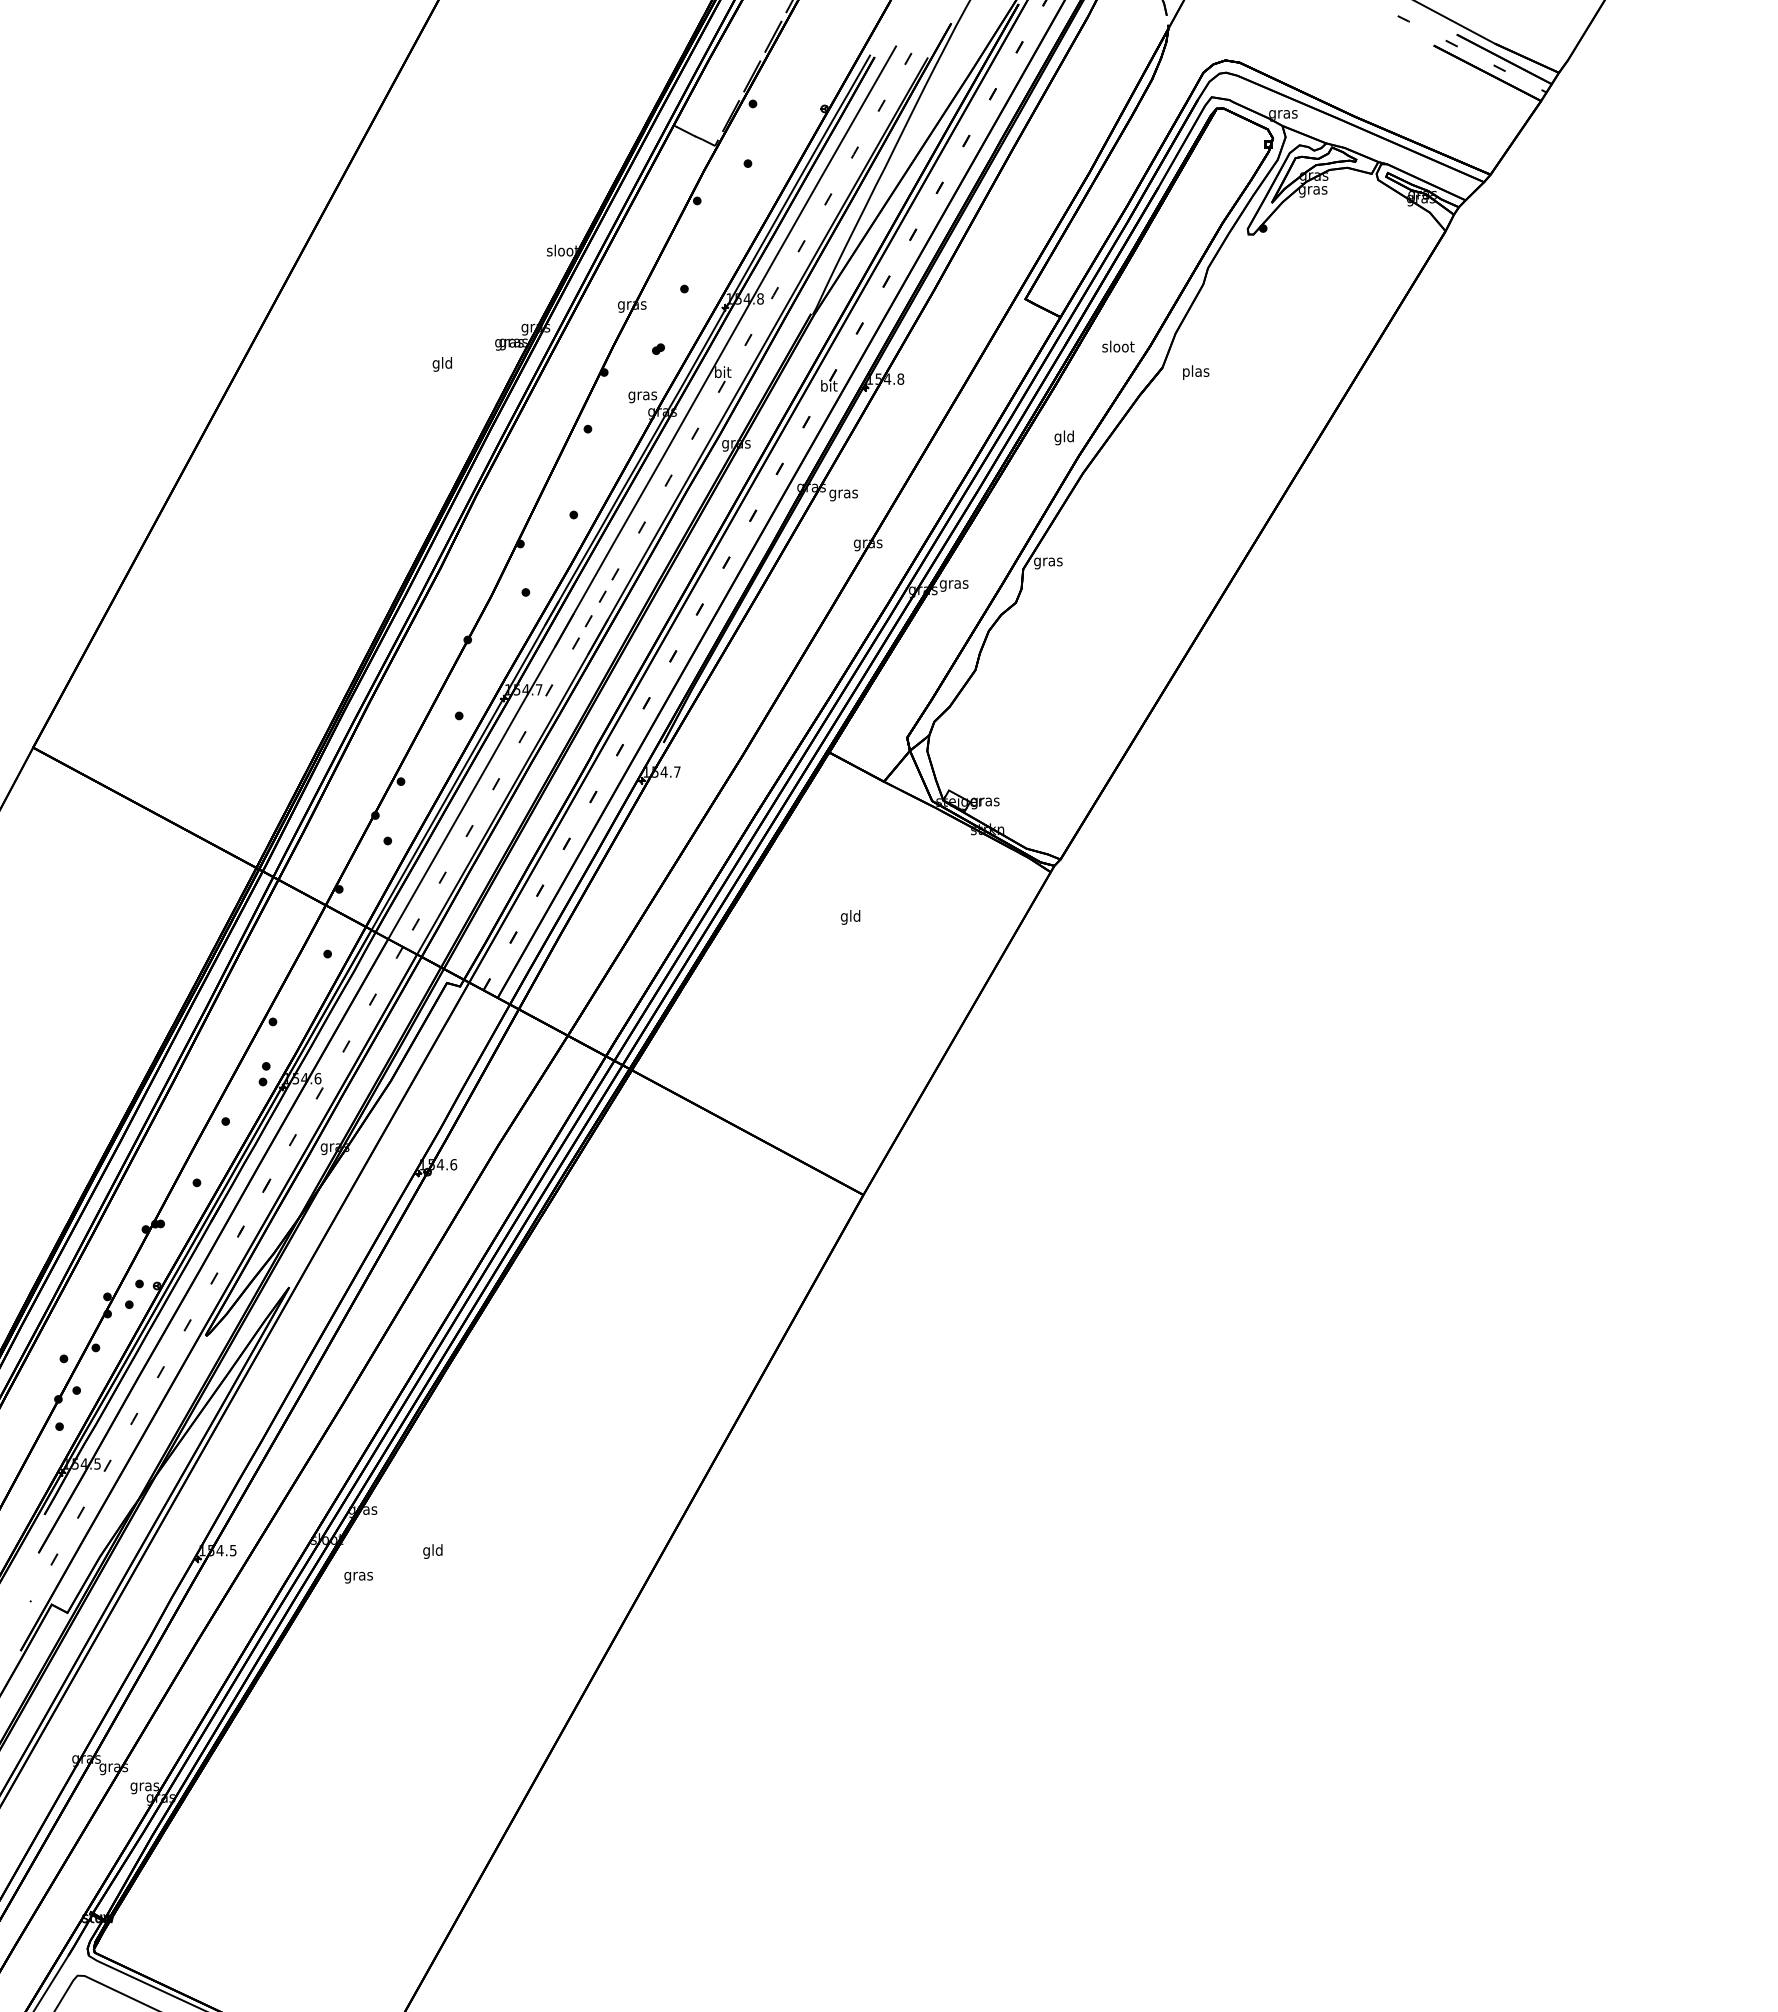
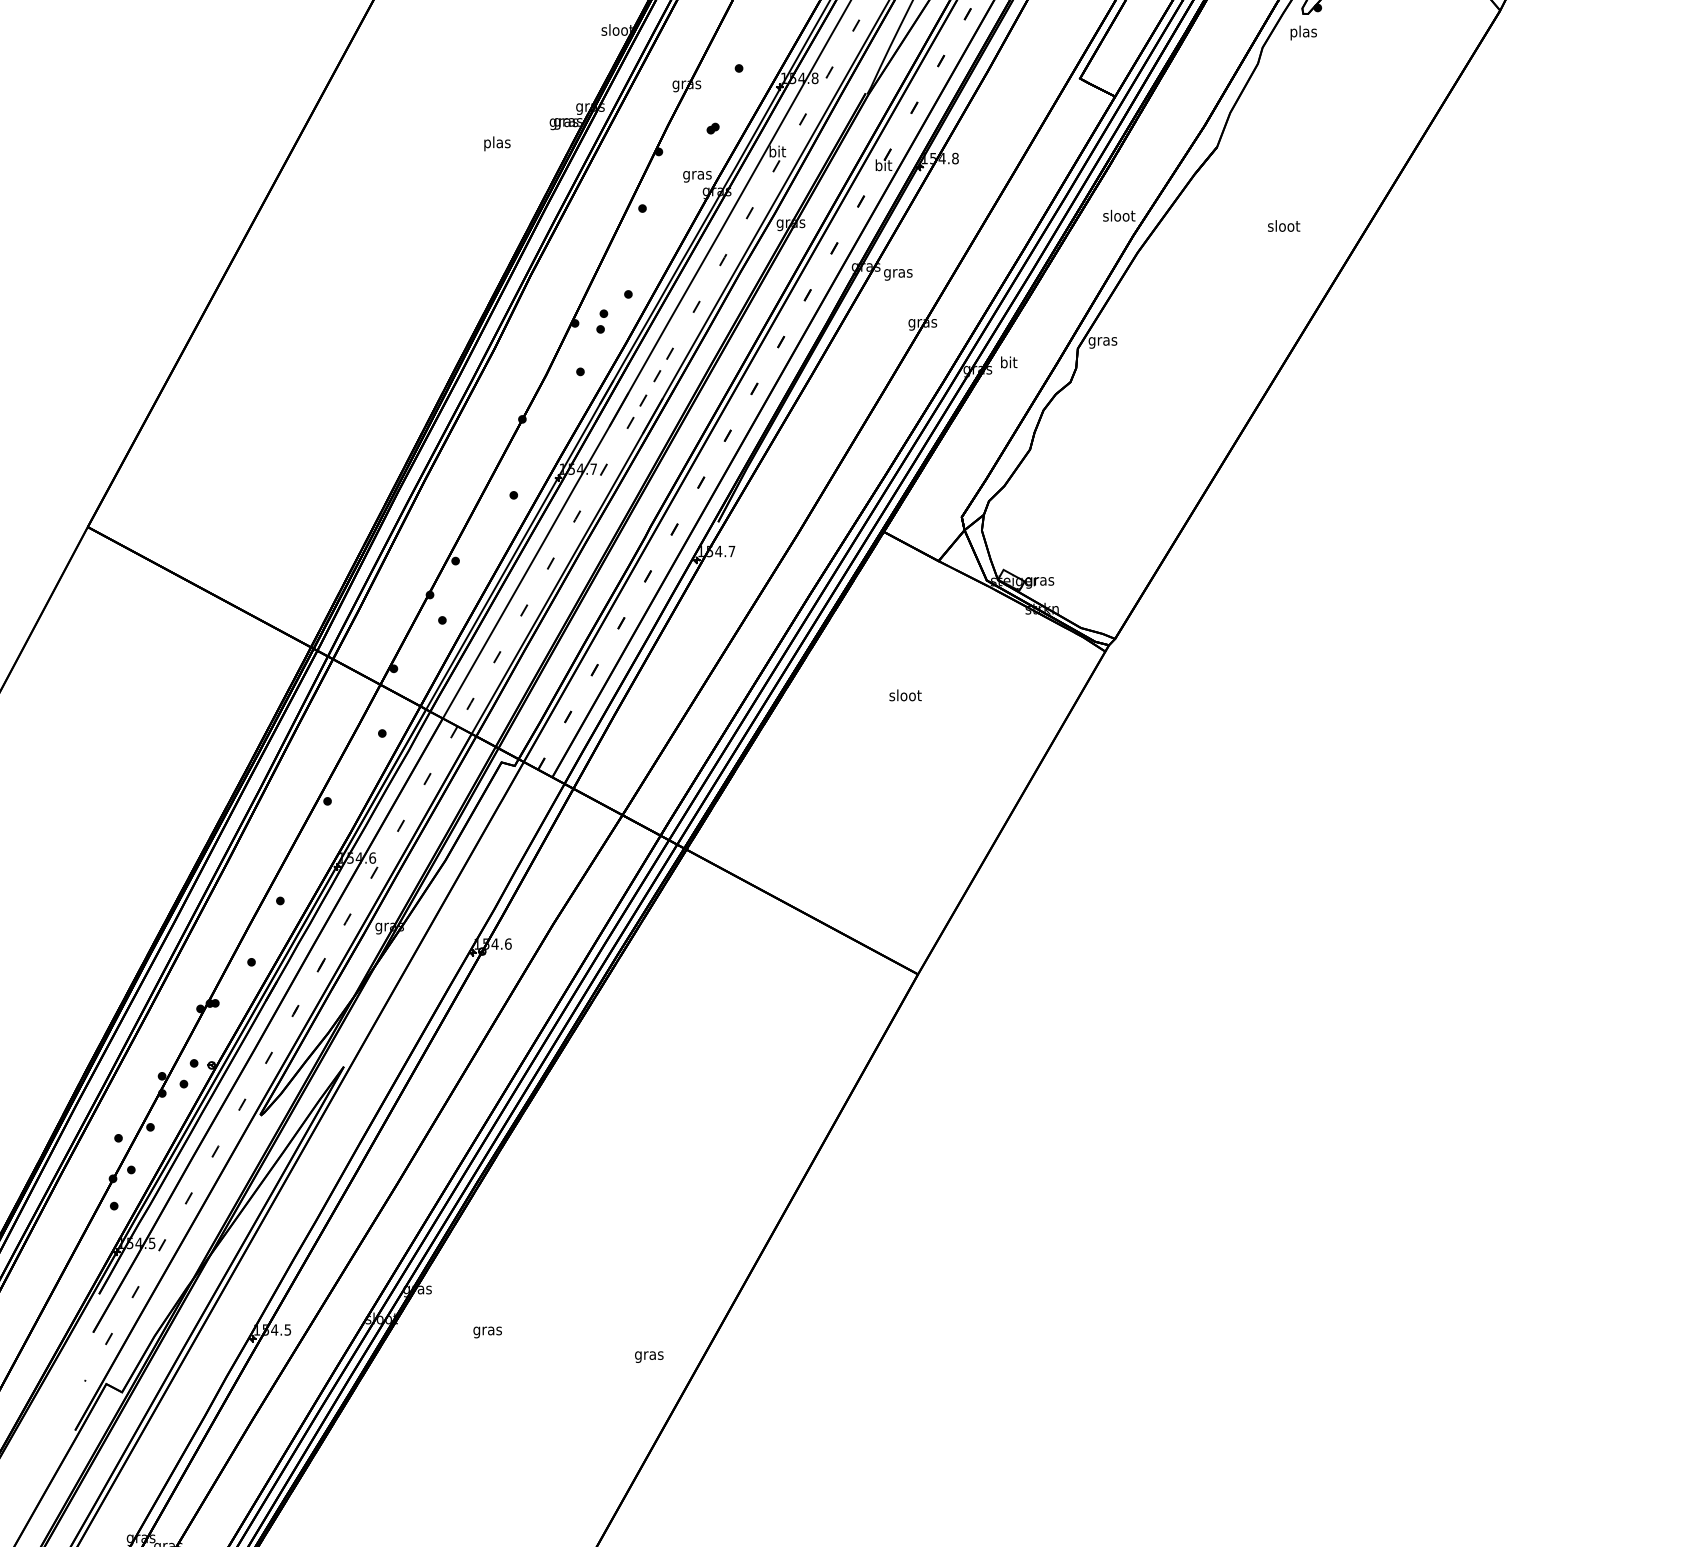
text: (1118, 346) -> (1284, 225), moved
text: (442, 364) -> (497, 143), gld -> plas
text: (1196, 372) -> (1304, 32), moved
text: (1064, 437) -> (1119, 216), gld -> sloot
text: (953, 584) -> (1008, 363), gras -> bit
text: (850, 917) -> (905, 696), gld -> sloot
part: (264, 1074) -> (602, 321), moved
text: (432, 1551) -> (487, 1330), gld -> gras
text: (358, 1577) -> (649, 1356), moved

